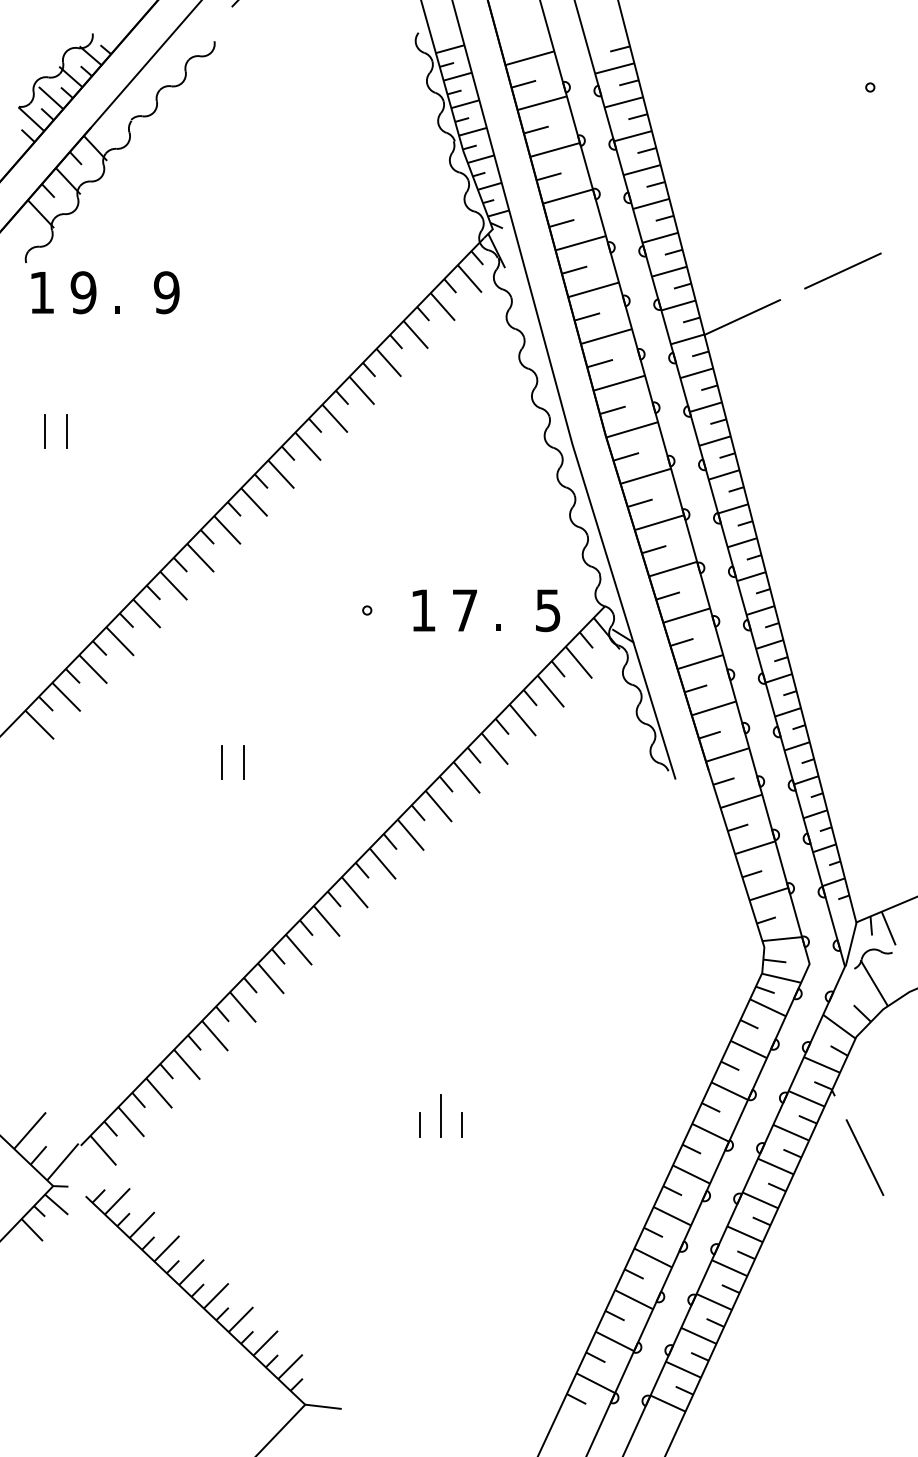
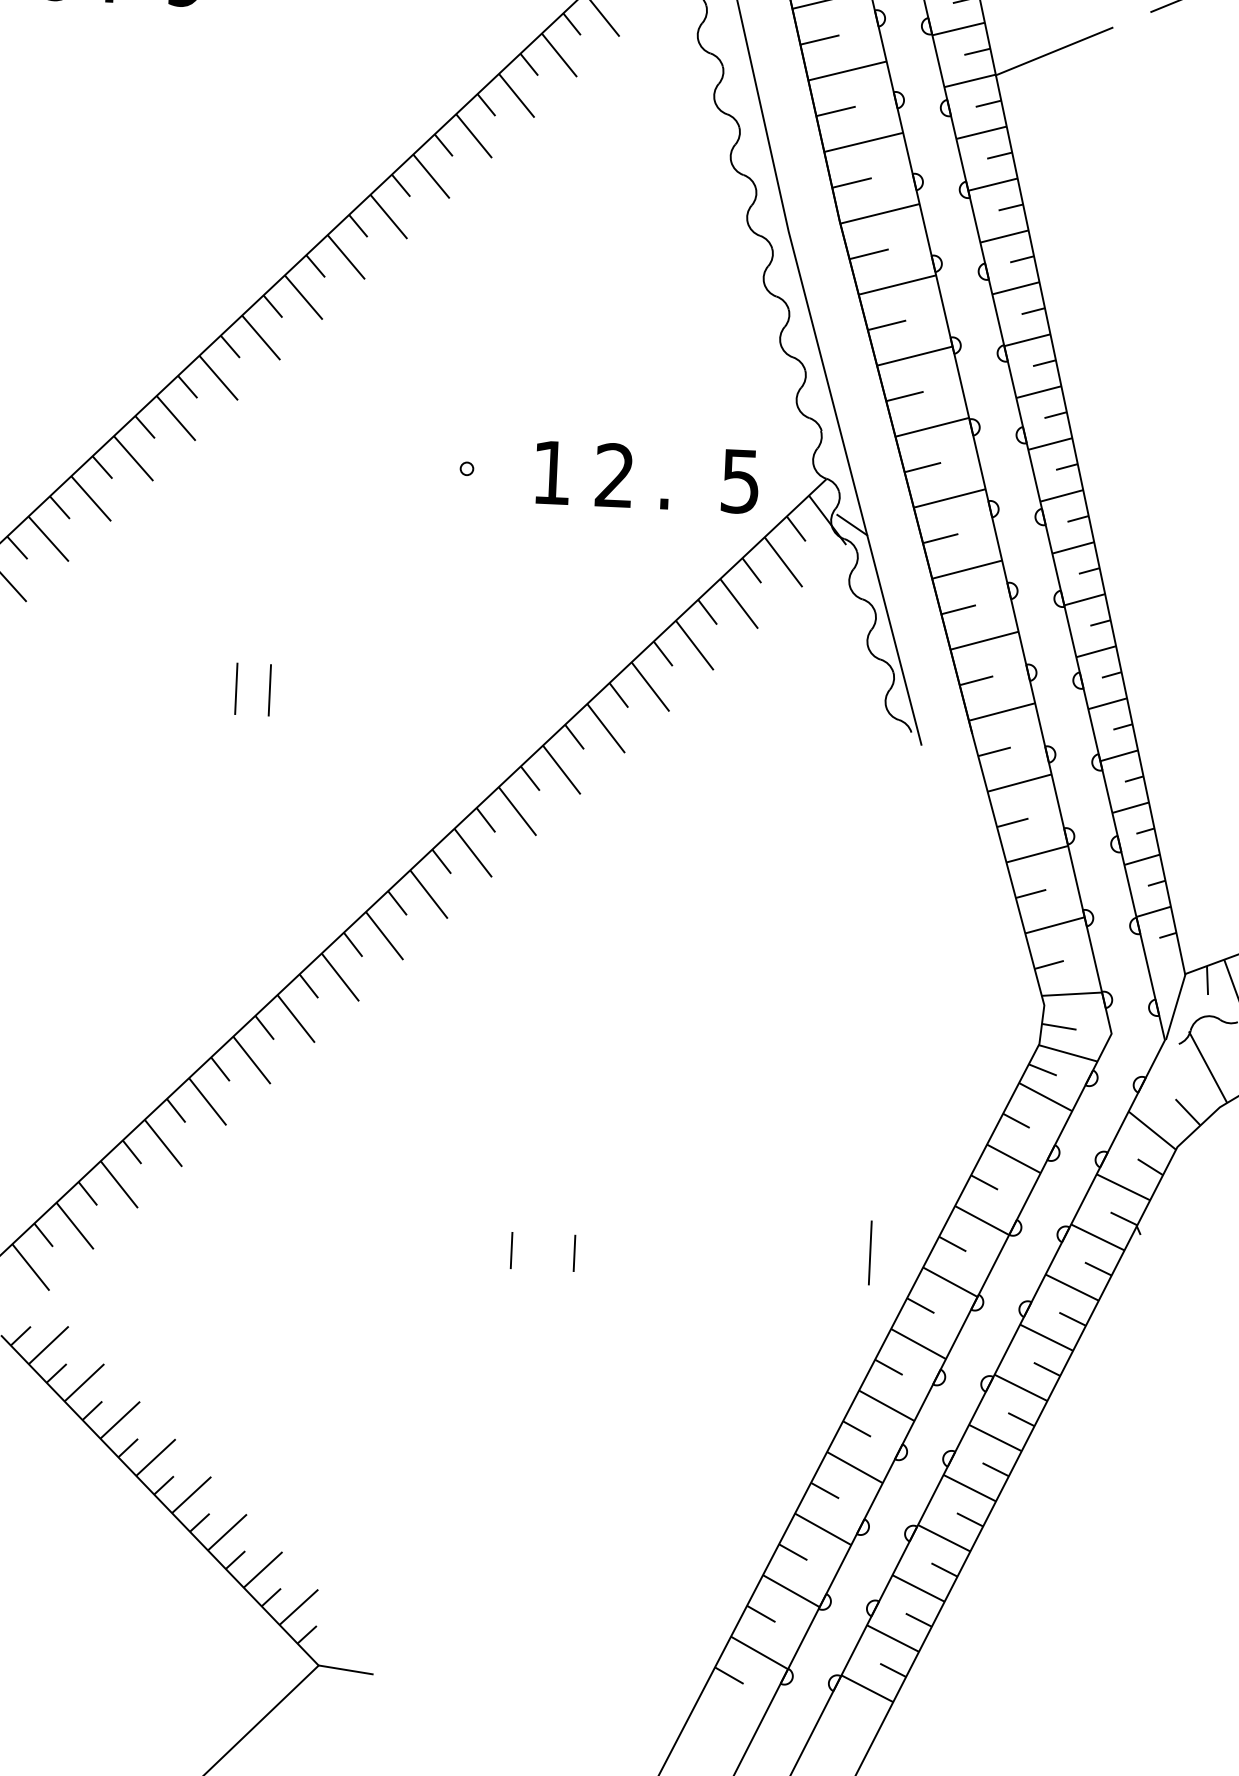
line: (67, 430) -> (26, 176), removed
text: (464, 610) -> (614, 475), 7 -> 2
line: (440, 1115) -> (869, 1252), moved
line: (864, 1157) -> (1181, 1330), removed

